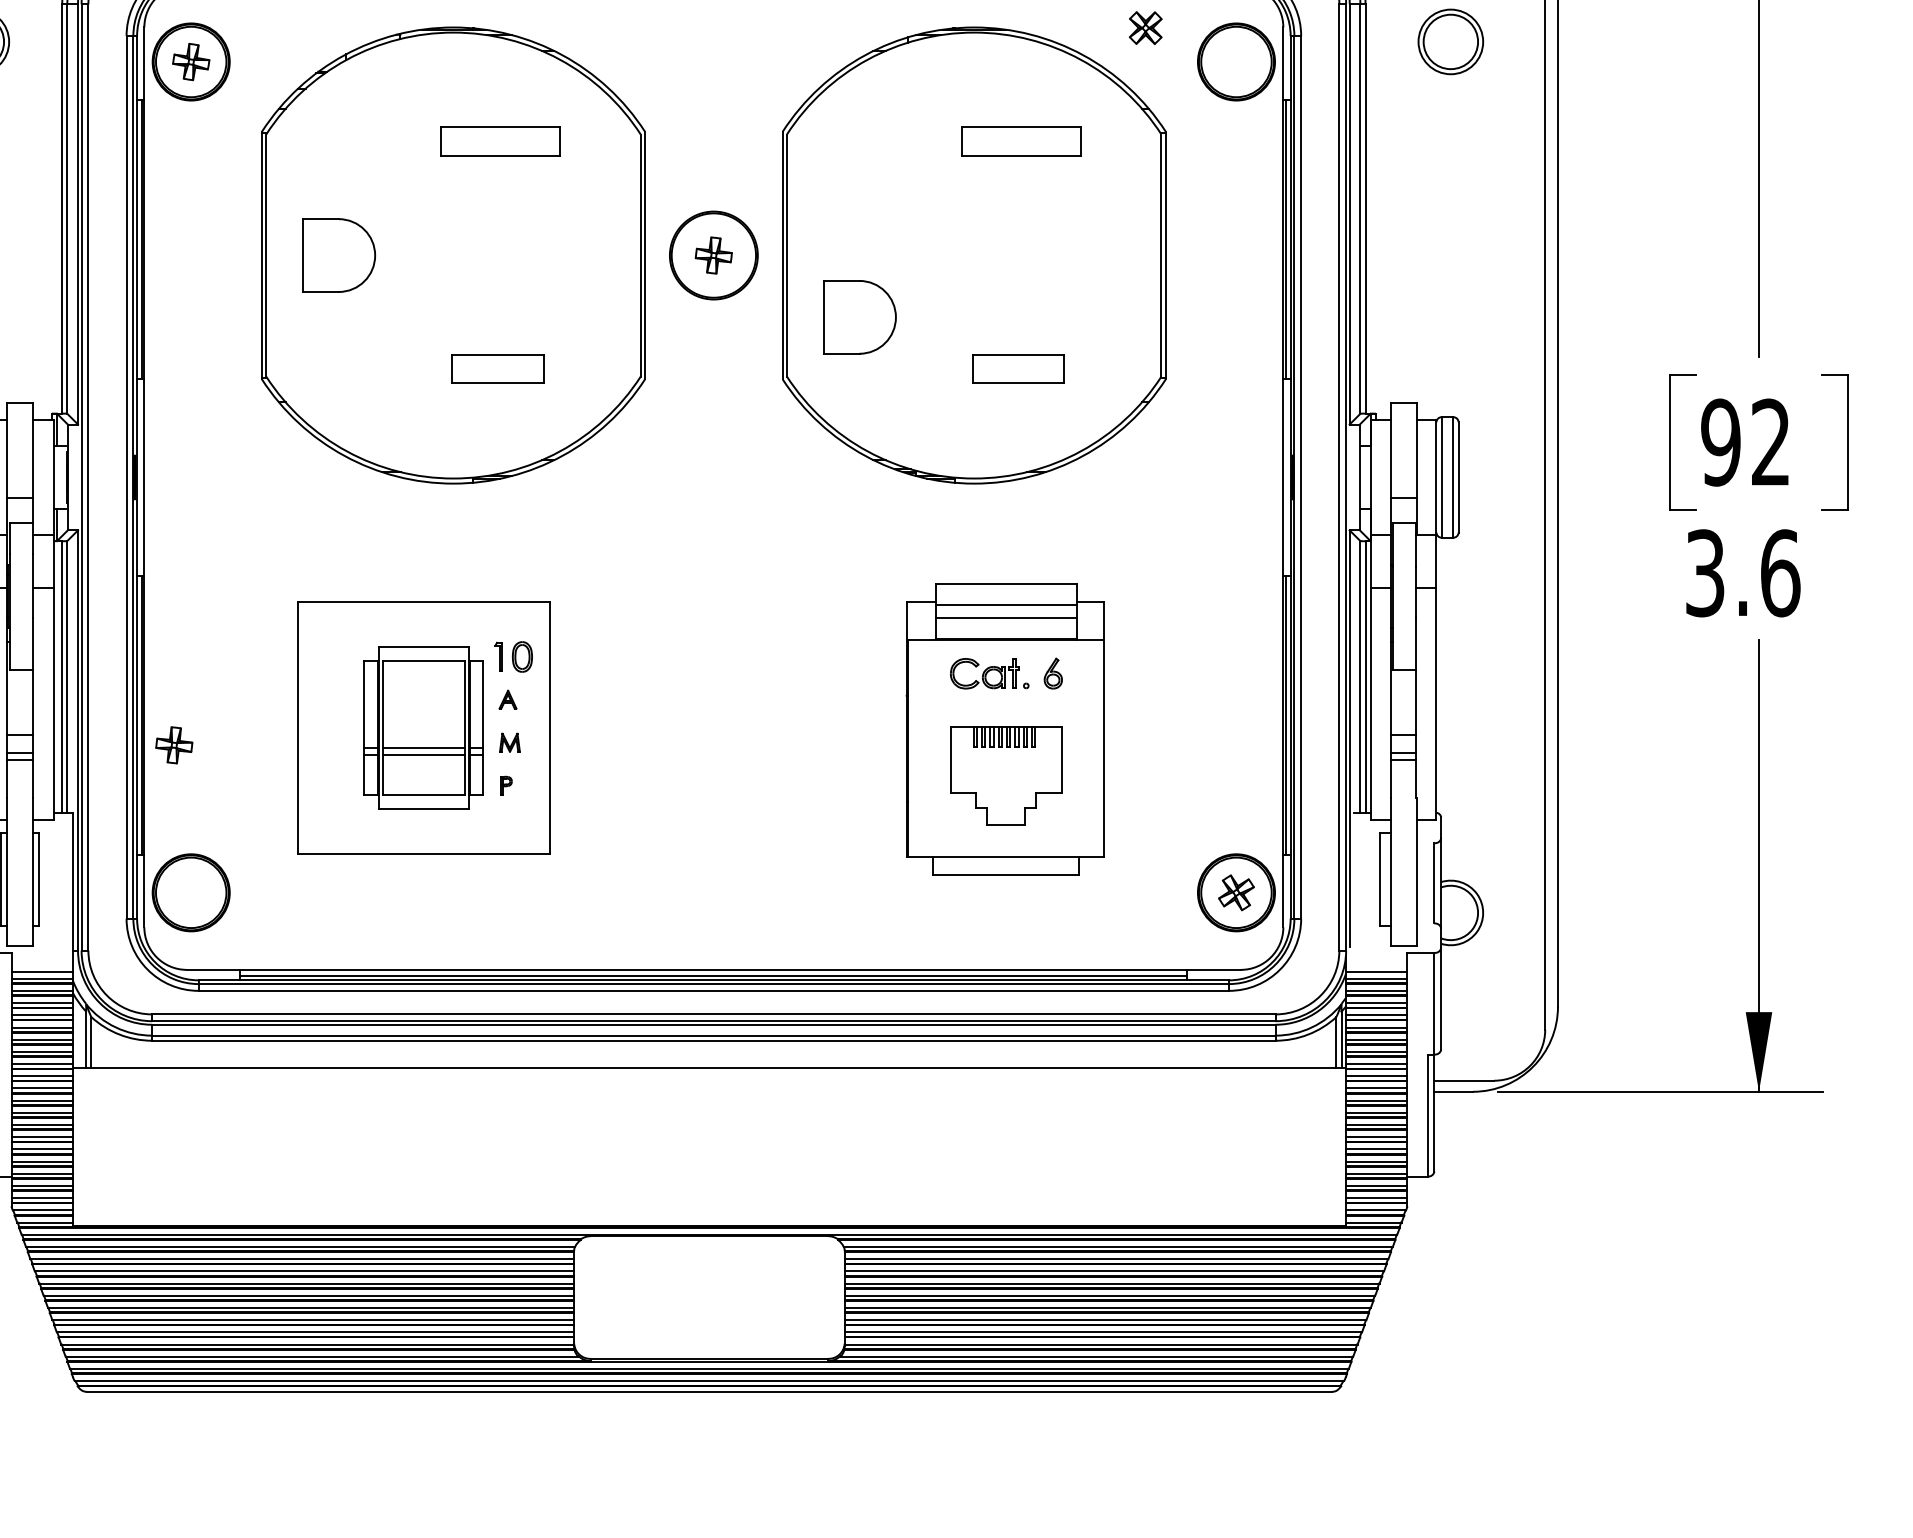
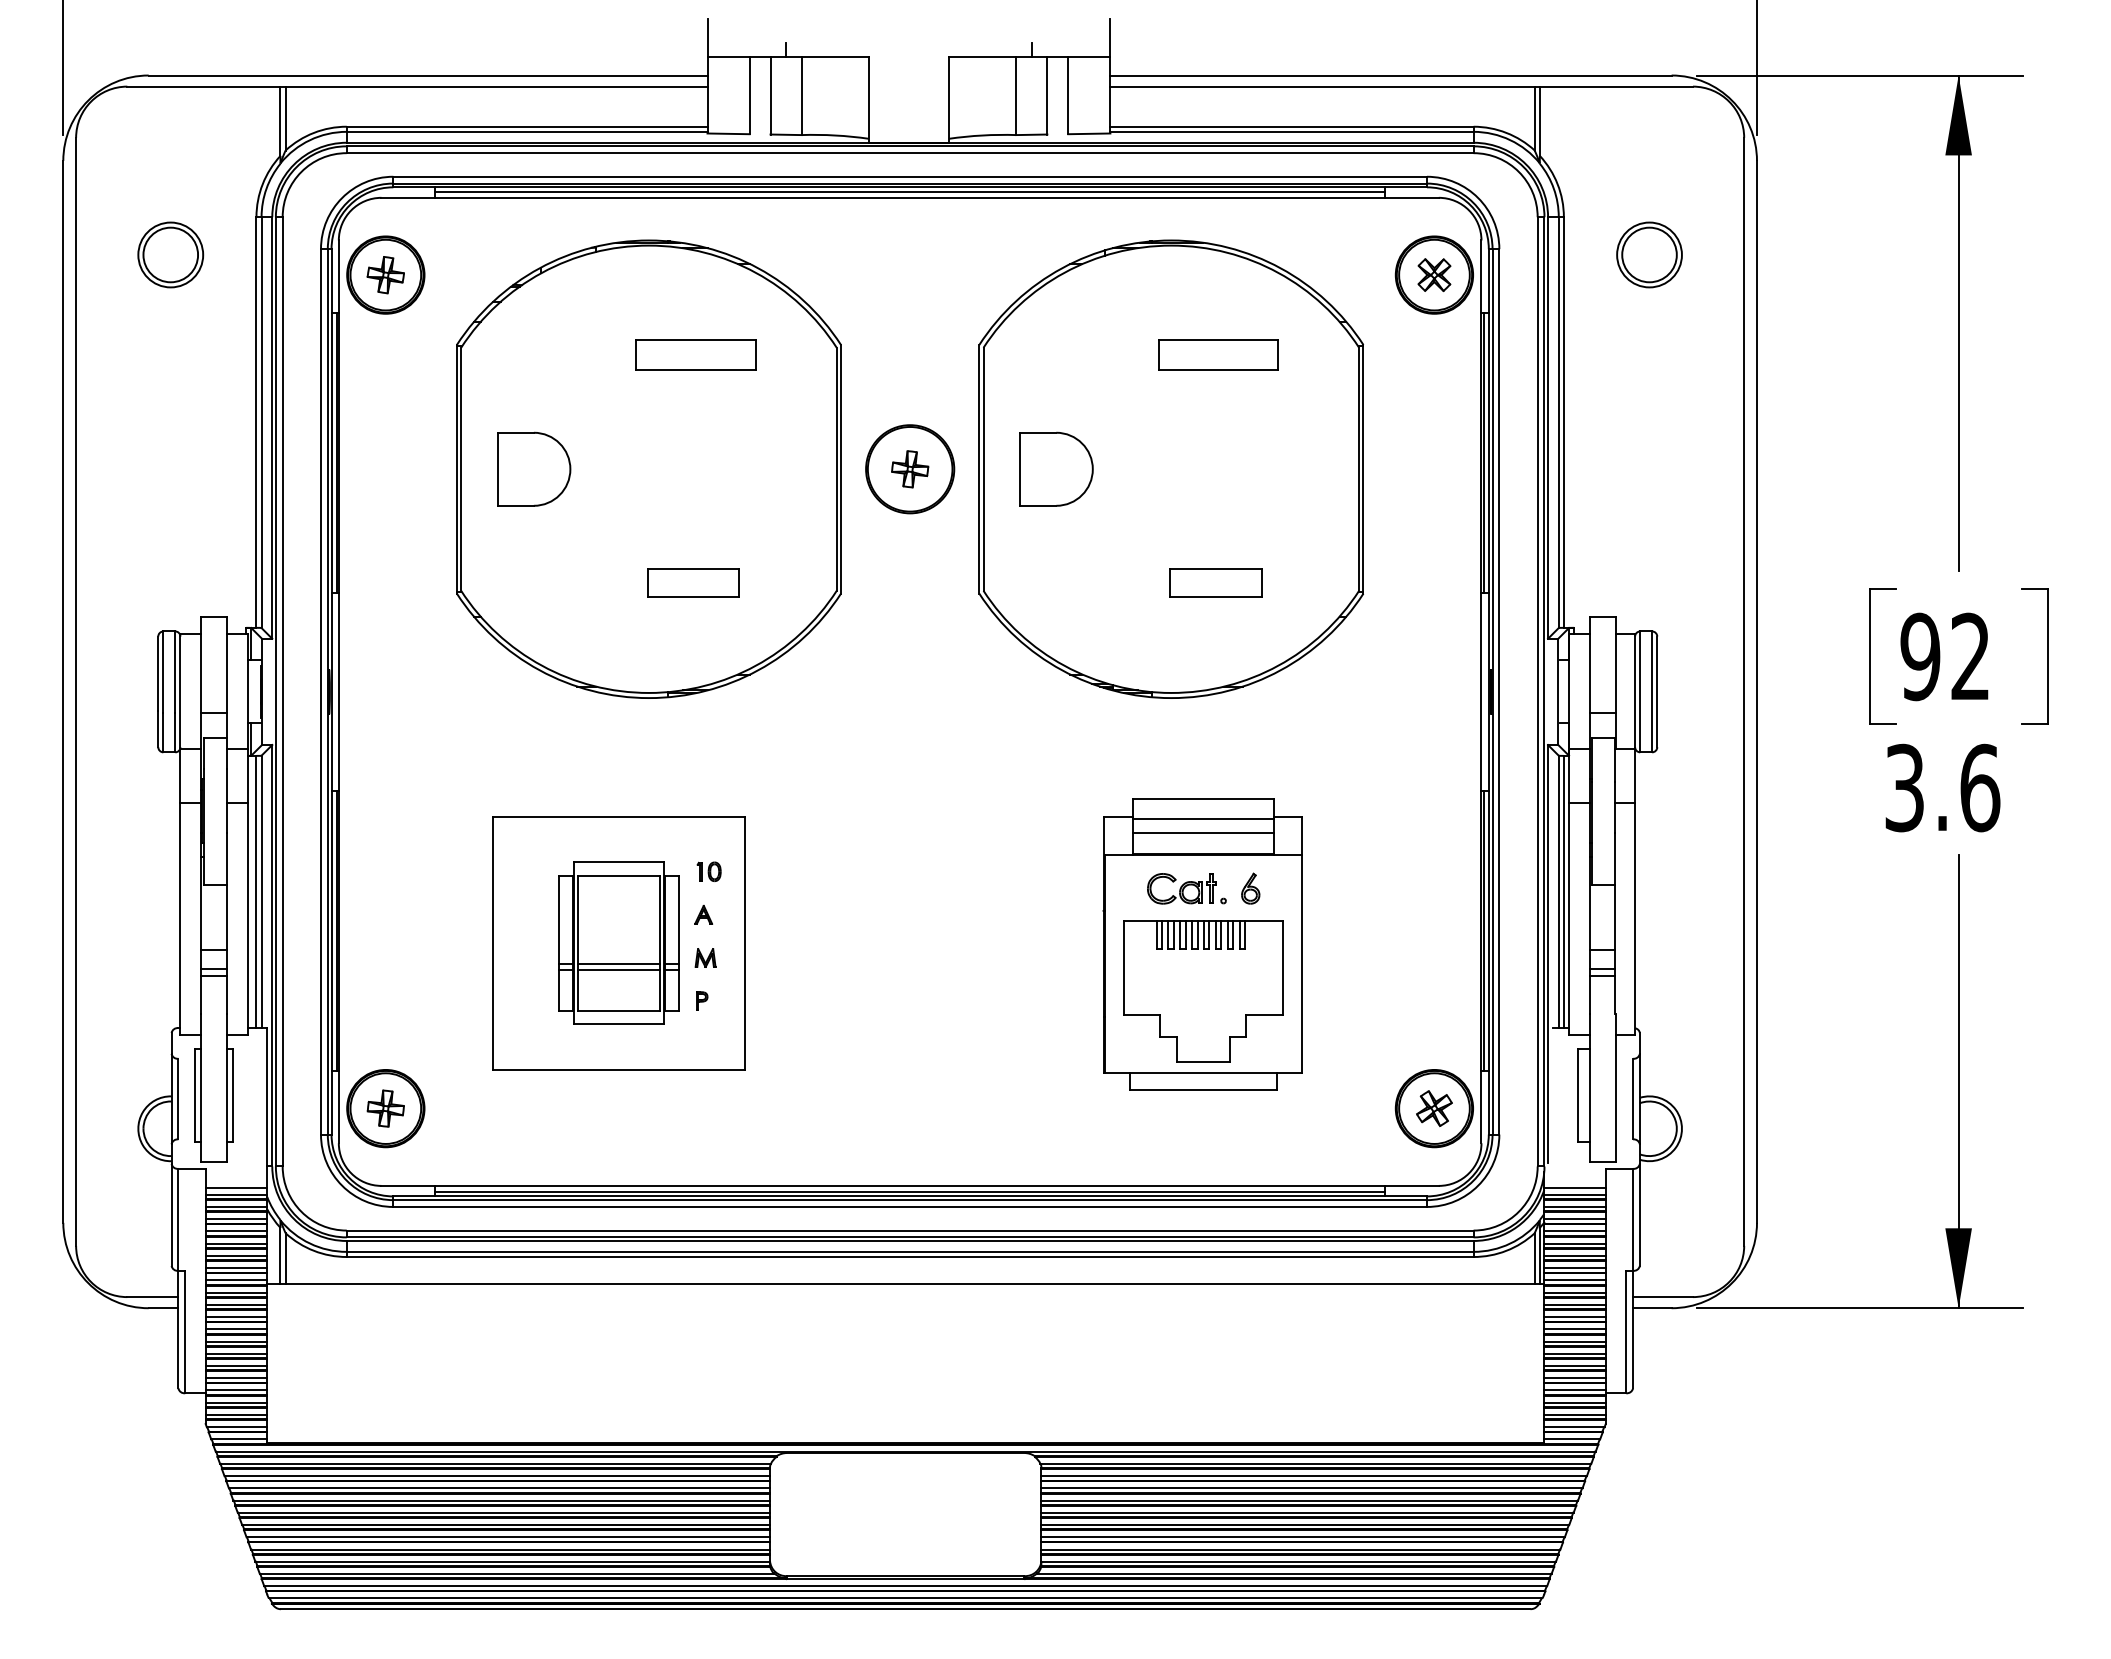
part: (1145, 28) -> (1434, 275), moved
part: (859, 316) -> (1056, 468), moved
part: (512, 656) -> (708, 871), size x0.62
part: (173, 745) -> (385, 1108), moved
part: (1006, 776) -> (1203, 991), size x1.43

